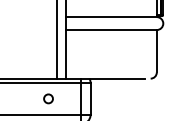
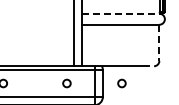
line: (113, 16) -> (122, 13), solid -> dashed
line: (156, 52) -> (159, 43), solid -> dashed
circle: (112, 98) -> (121, 83), added

